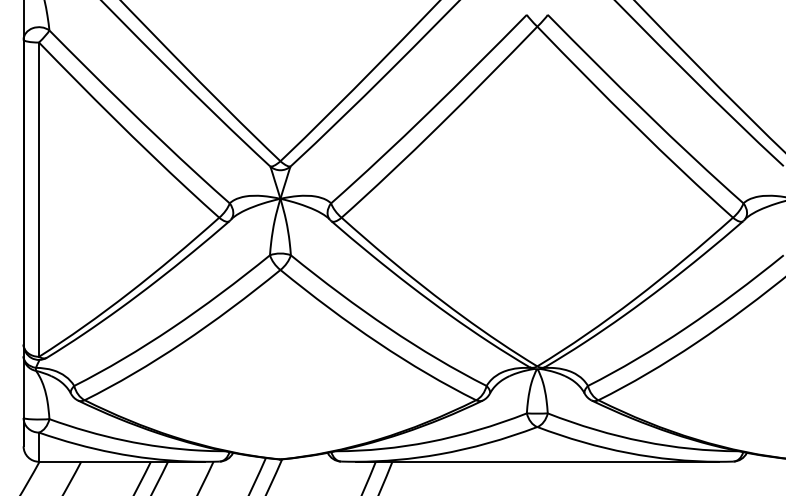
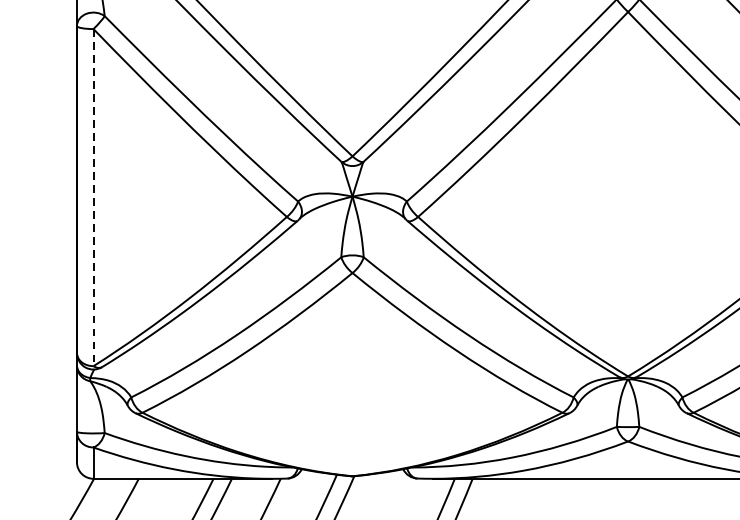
line: (39, 200) -> (94, 198), solid -> dashed

